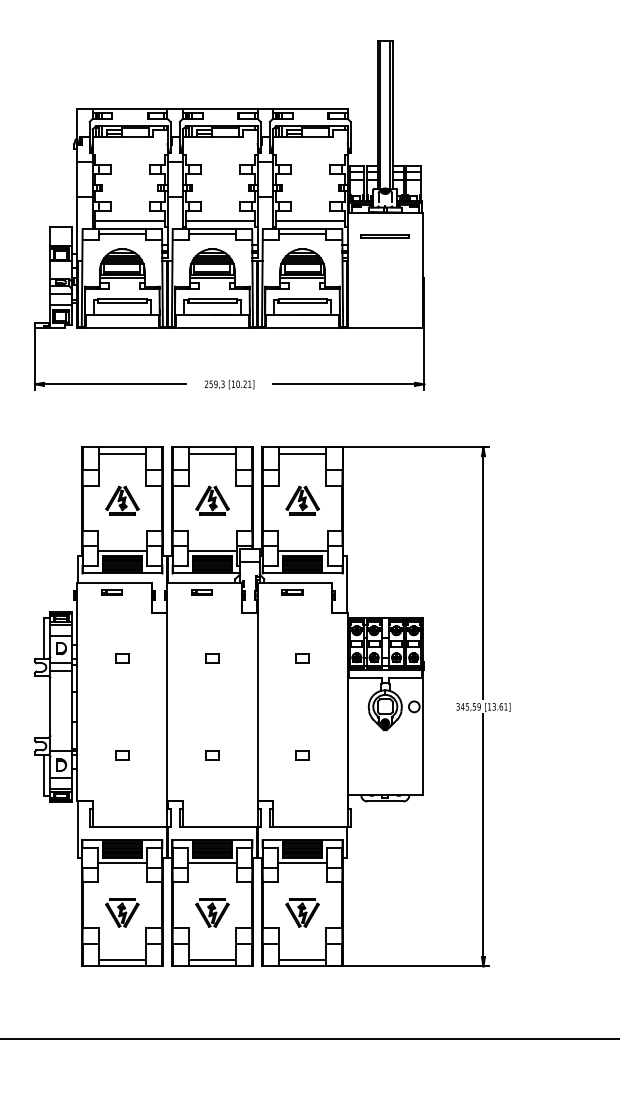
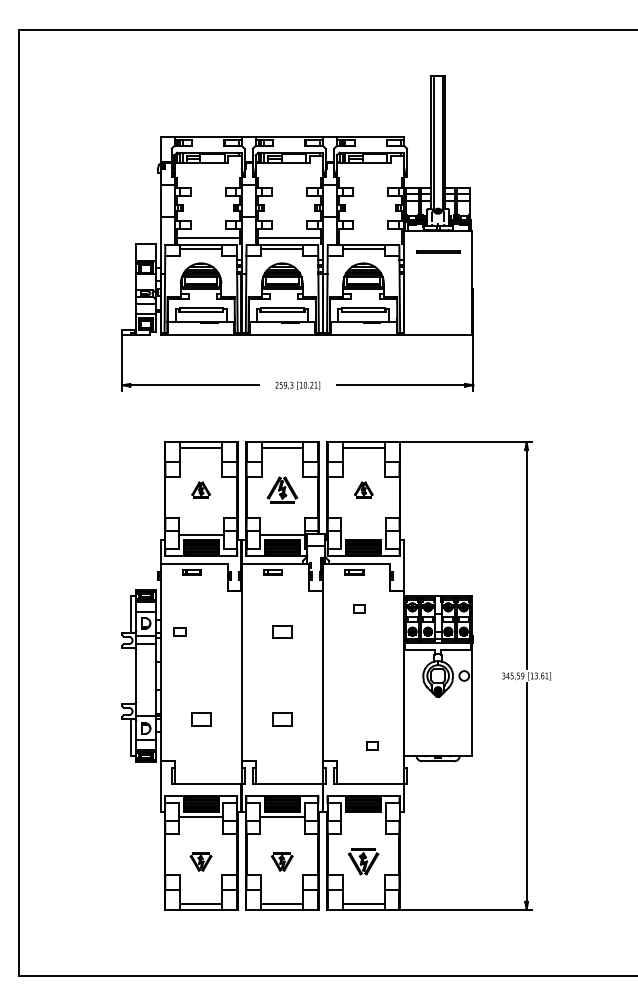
line: (310, 220) -> (370, 237), removed
part: (121, 499) -> (200, 489), size x0.6
part: (302, 499) -> (363, 489), size x0.6
line: (302, 551) -> (363, 535), removed
part: (121, 657) -> (179, 631), moved
part: (211, 657) -> (281, 631), size x1.6
part: (302, 657) -> (359, 608), moved
part: (121, 755) -> (200, 719), size x1.6
part: (211, 755) -> (281, 719), size x1.6
part: (302, 755) -> (372, 745), moved
line: (302, 862) -> (363, 816), removed
part: (121, 912) -> (200, 861), size x0.7
part: (211, 912) -> (281, 861), size x0.7

